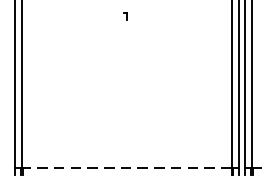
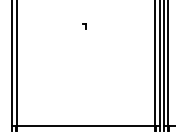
line: (126, 167) -> (85, 126), dashed -> solid

